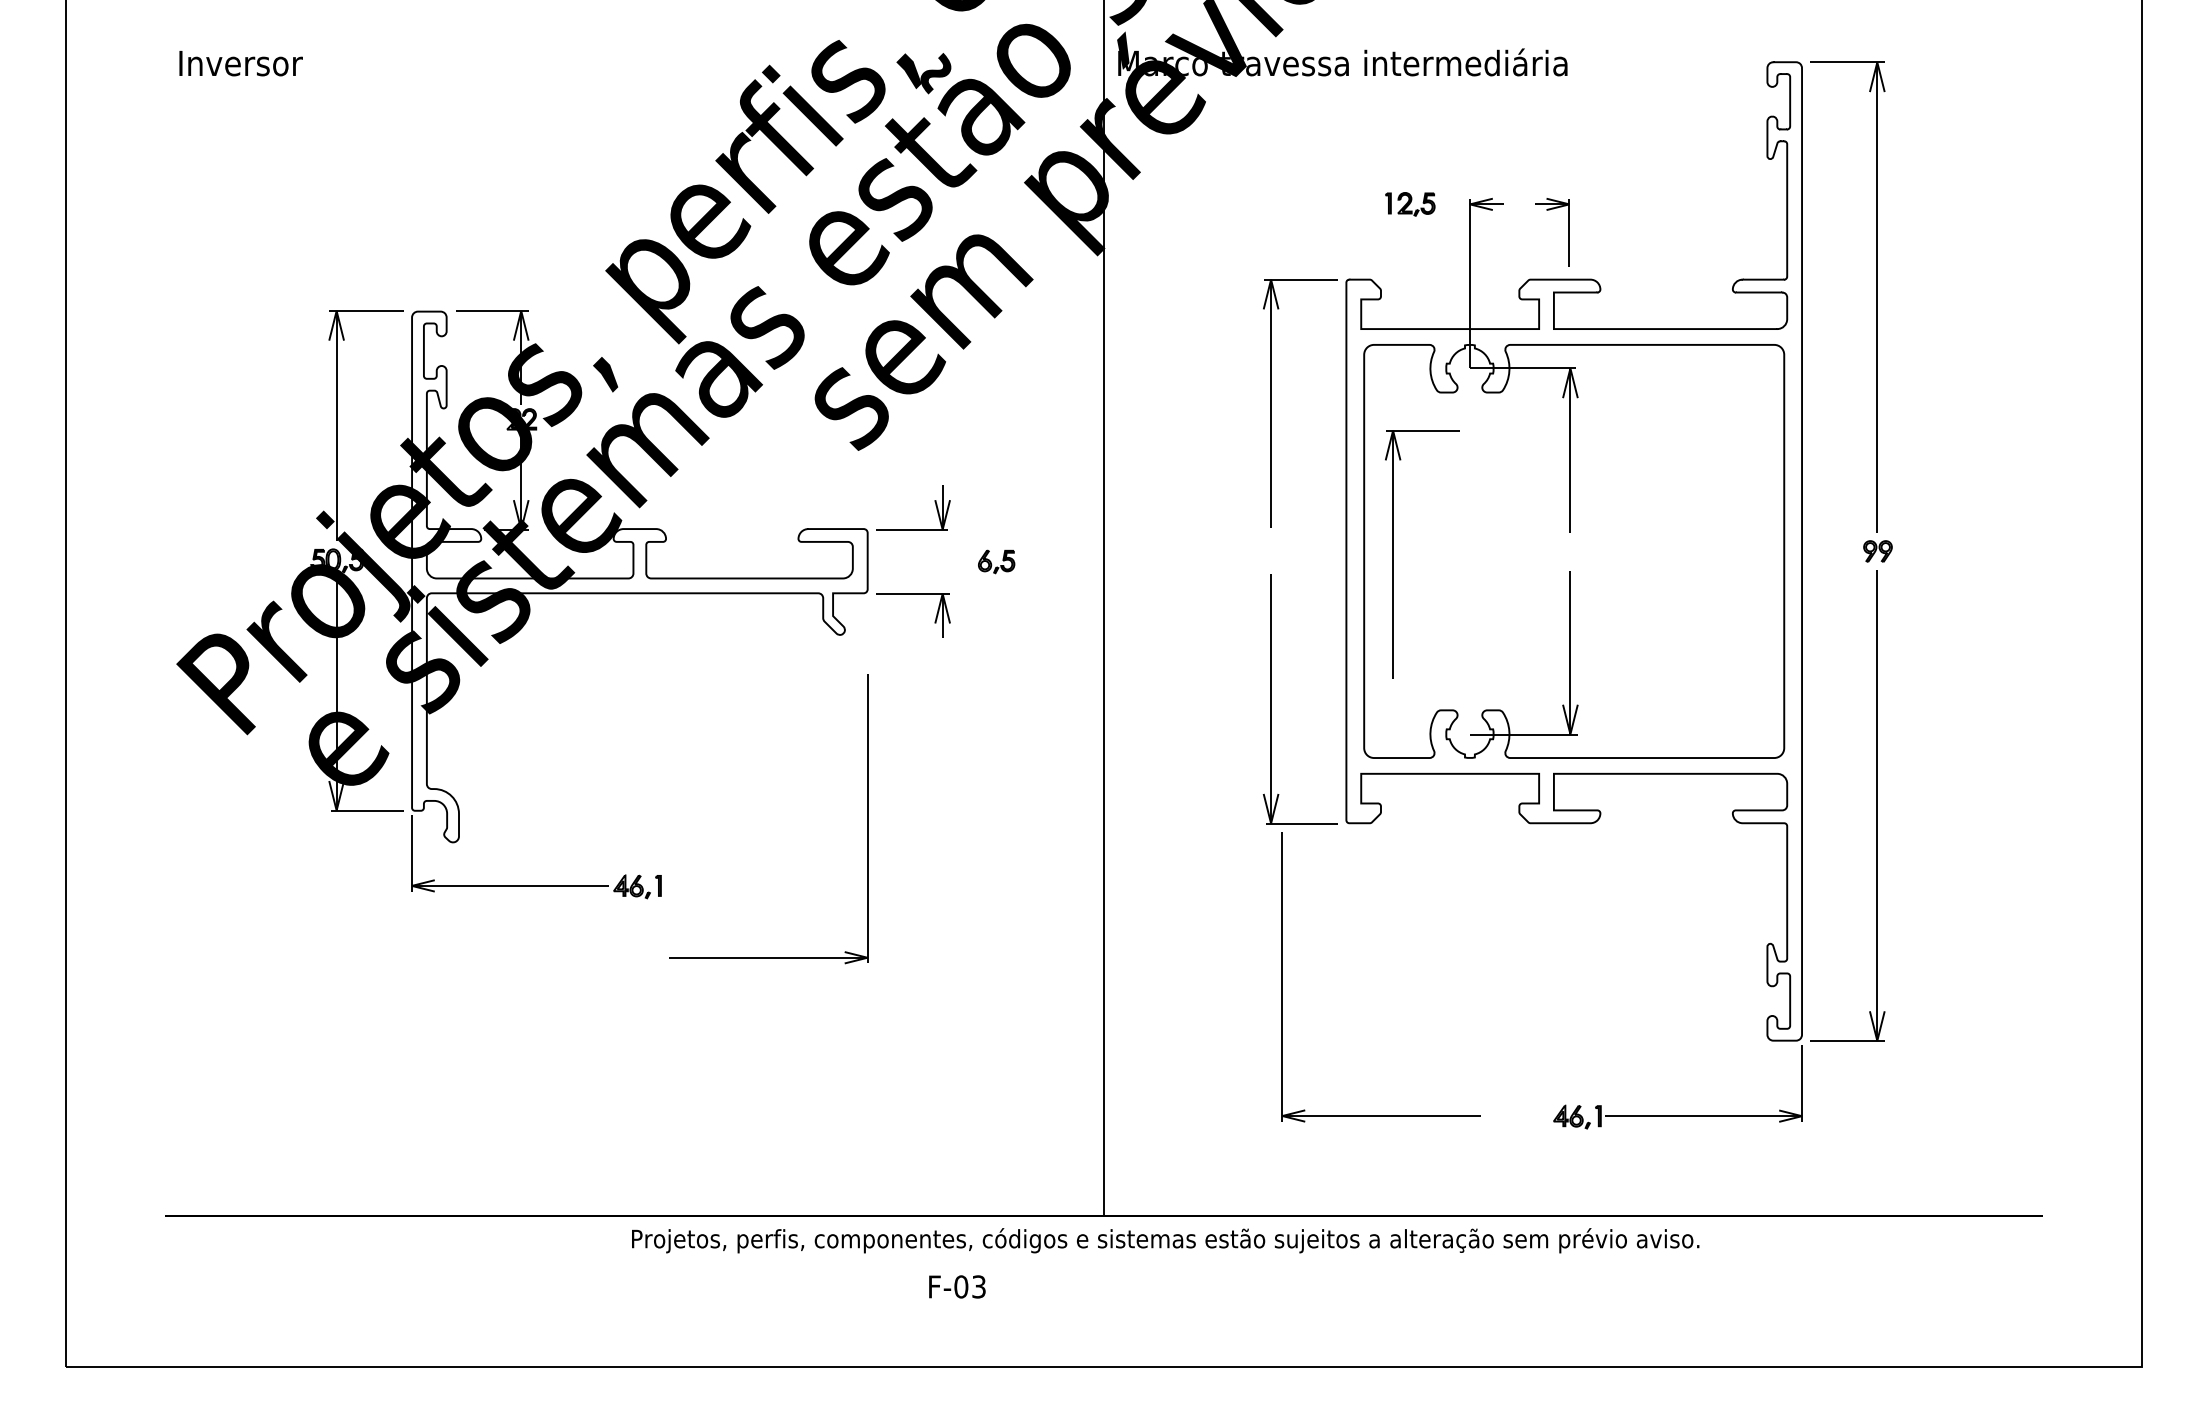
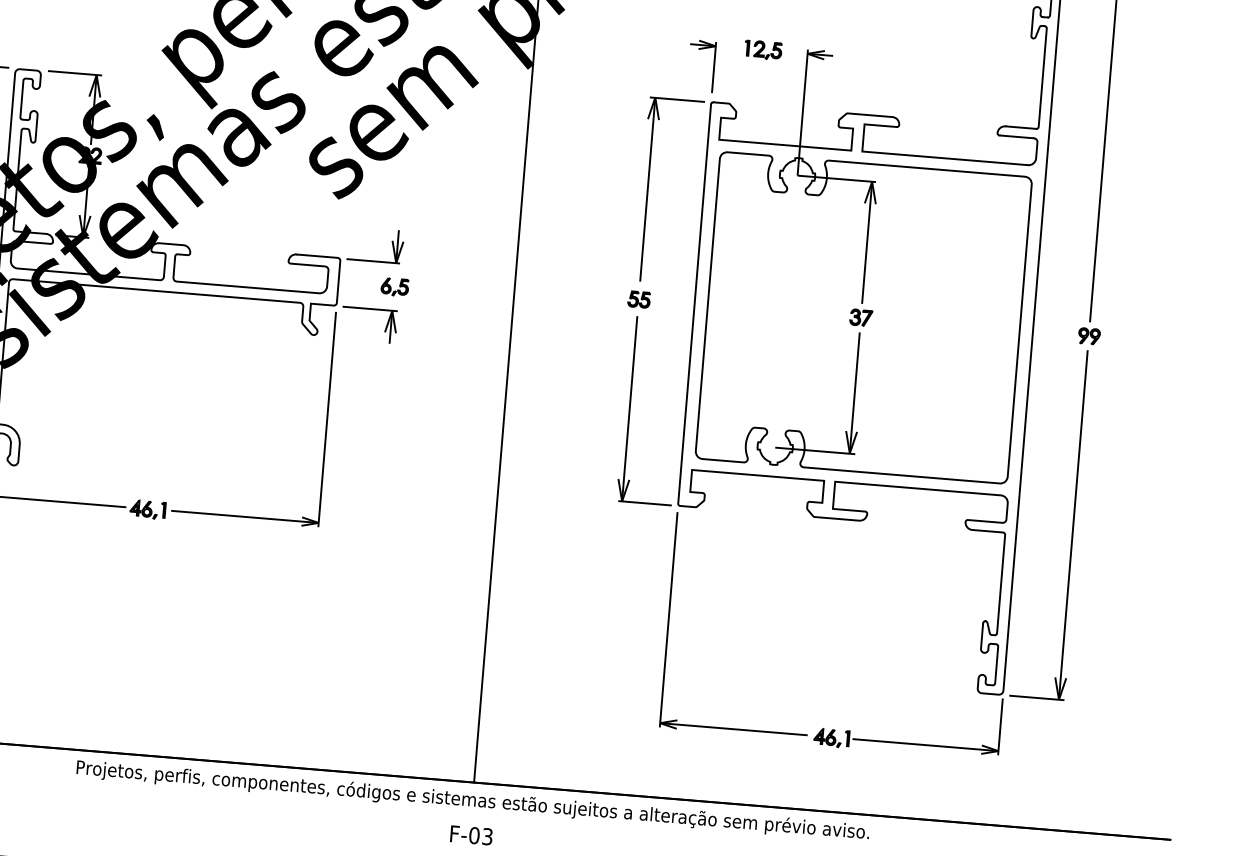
part: (1568, 232) -> (713, 67), moved
part: (1271, 551) -> (639, 299), added
part: (1570, 551) -> (861, 317), added
part: (1393, 554) -> (729, 309), removed
part: (996, 561) -> (394, 286), moved
part: (867, 818) -> (327, 419), moved
part: (1282, 977) -> (668, 620), moved
text: (1165, 1240) -> (472, 800), moved
text: (957, 1286) -> (471, 835), moved

